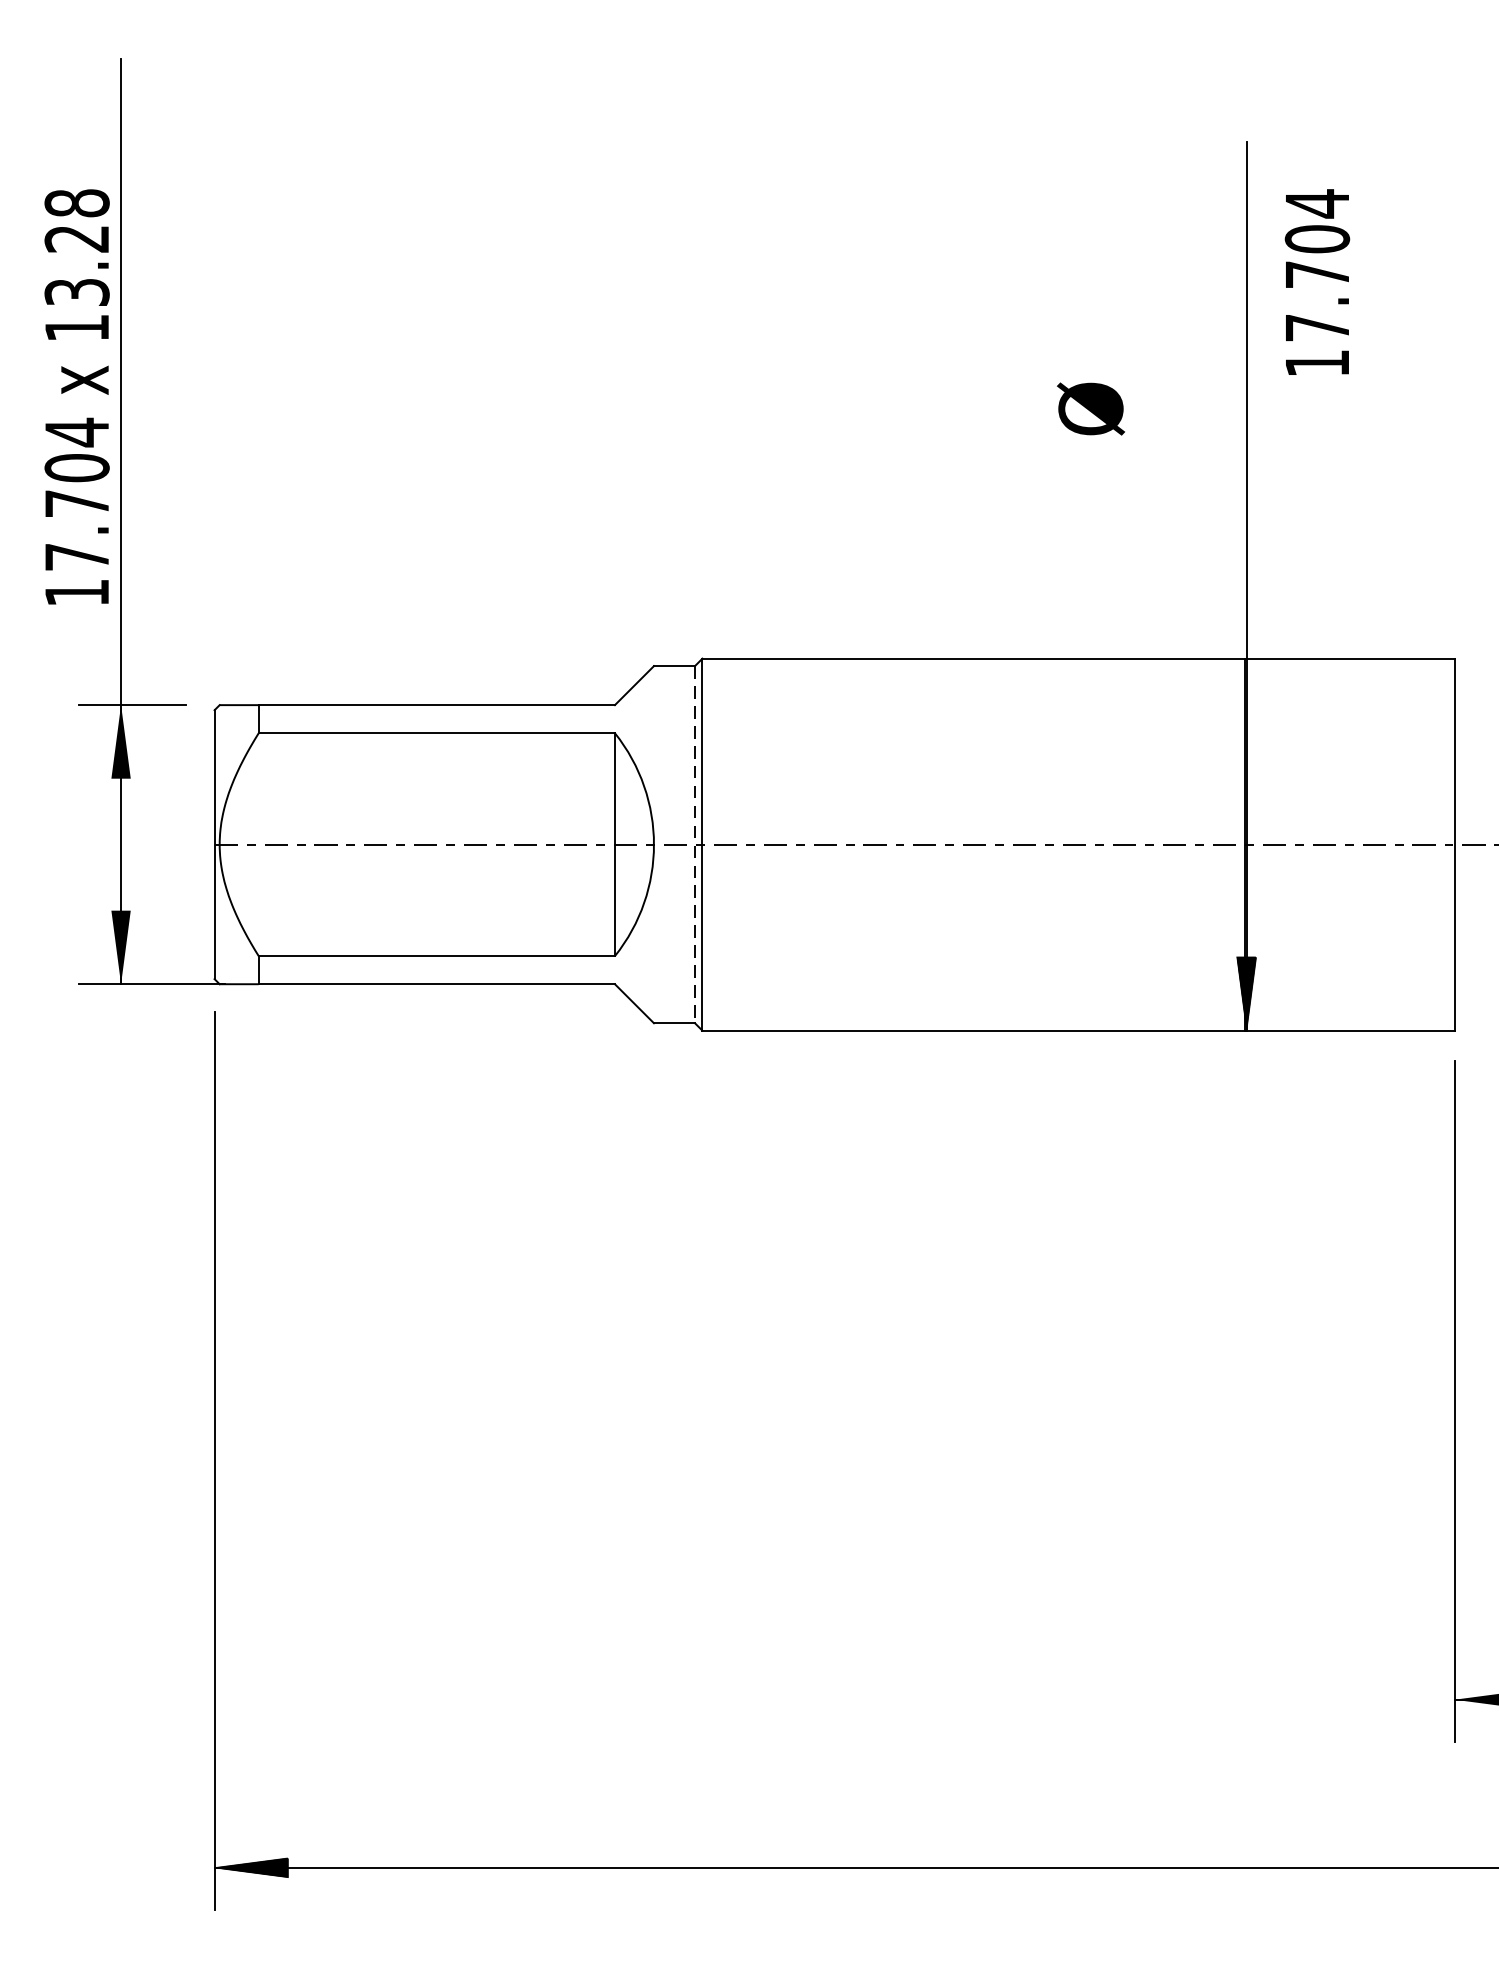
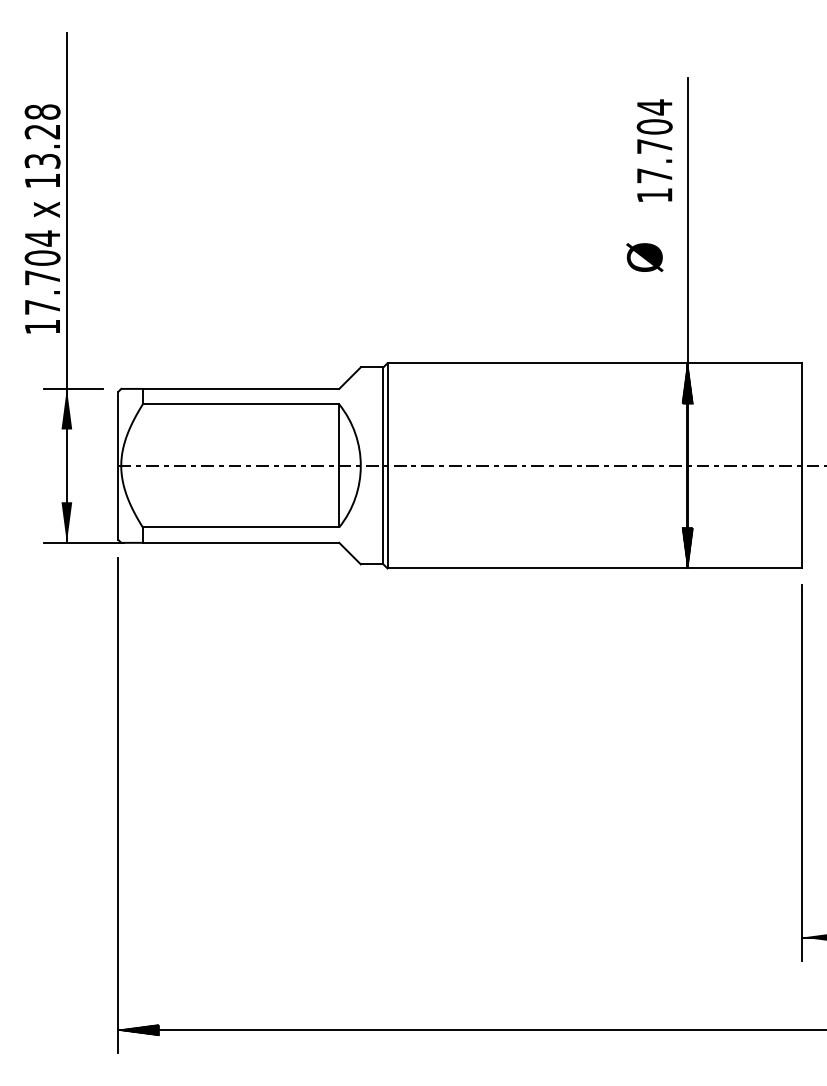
text: (1316, 281) -> (654, 150), moved
text: (1090, 408) -> (644, 257), moved
hatch: (1246, 695) -> (687, 383), added
line: (695, 843) -> (383, 465), dashed -> solid

